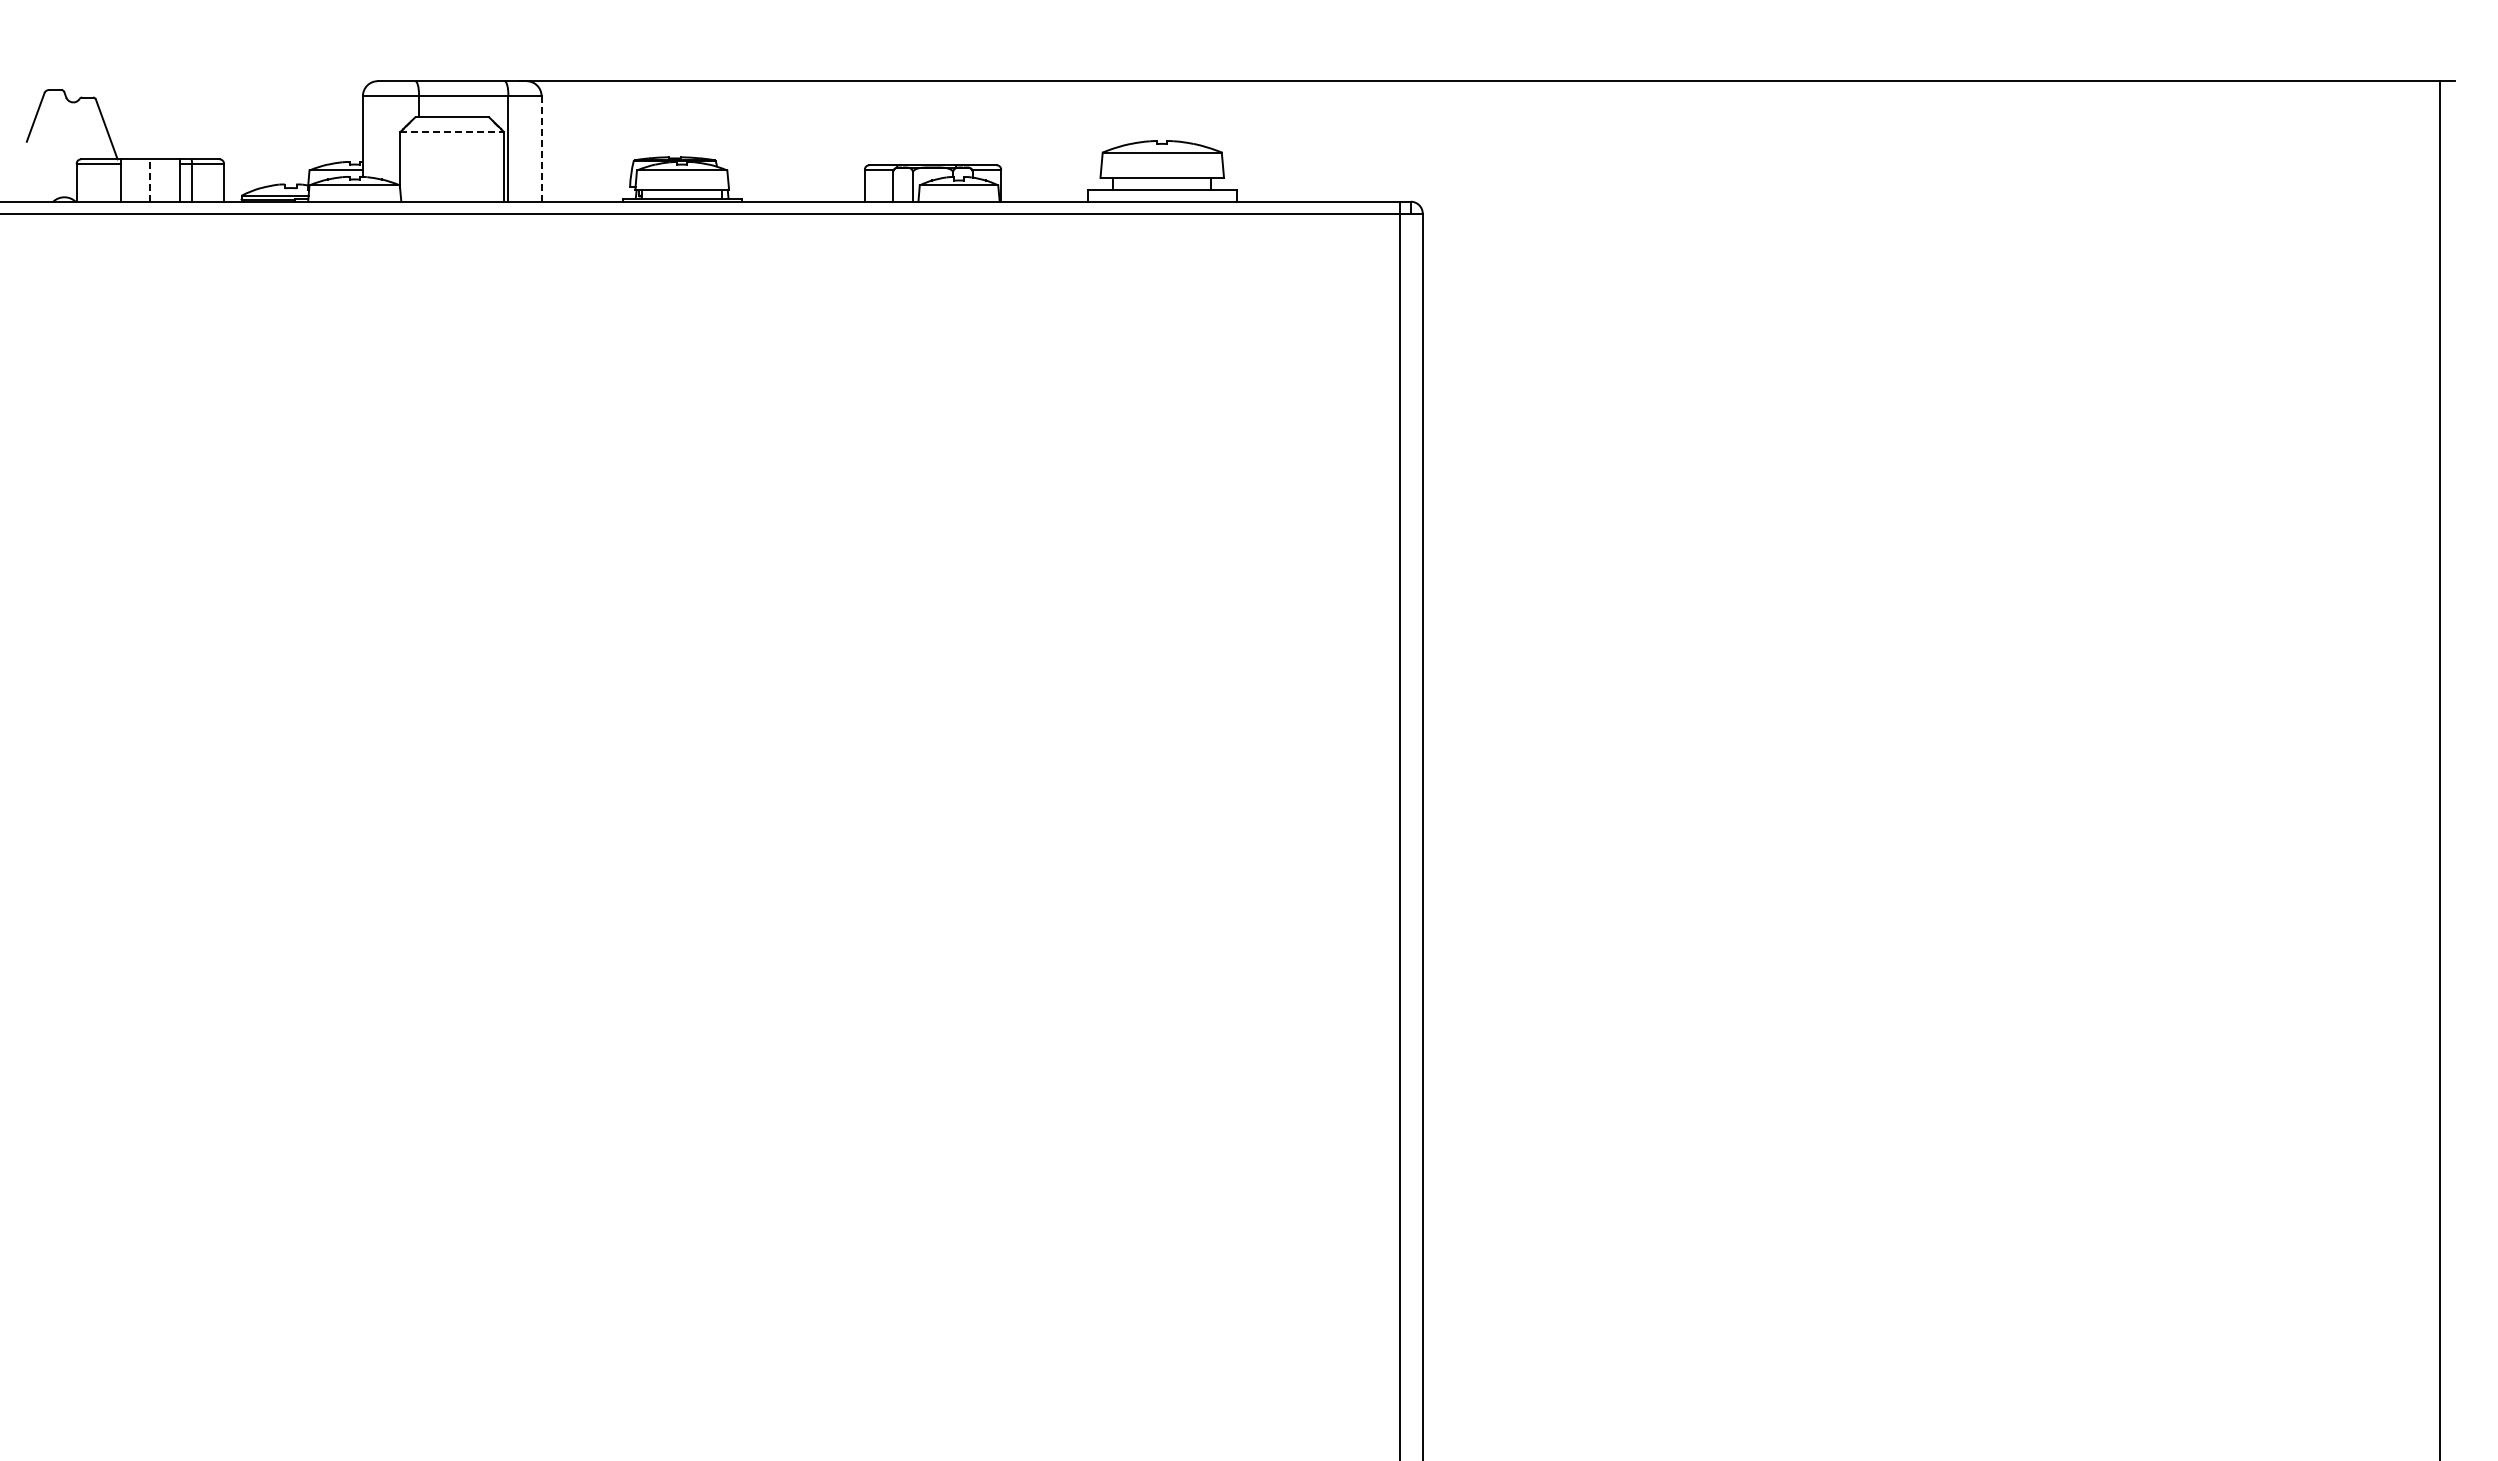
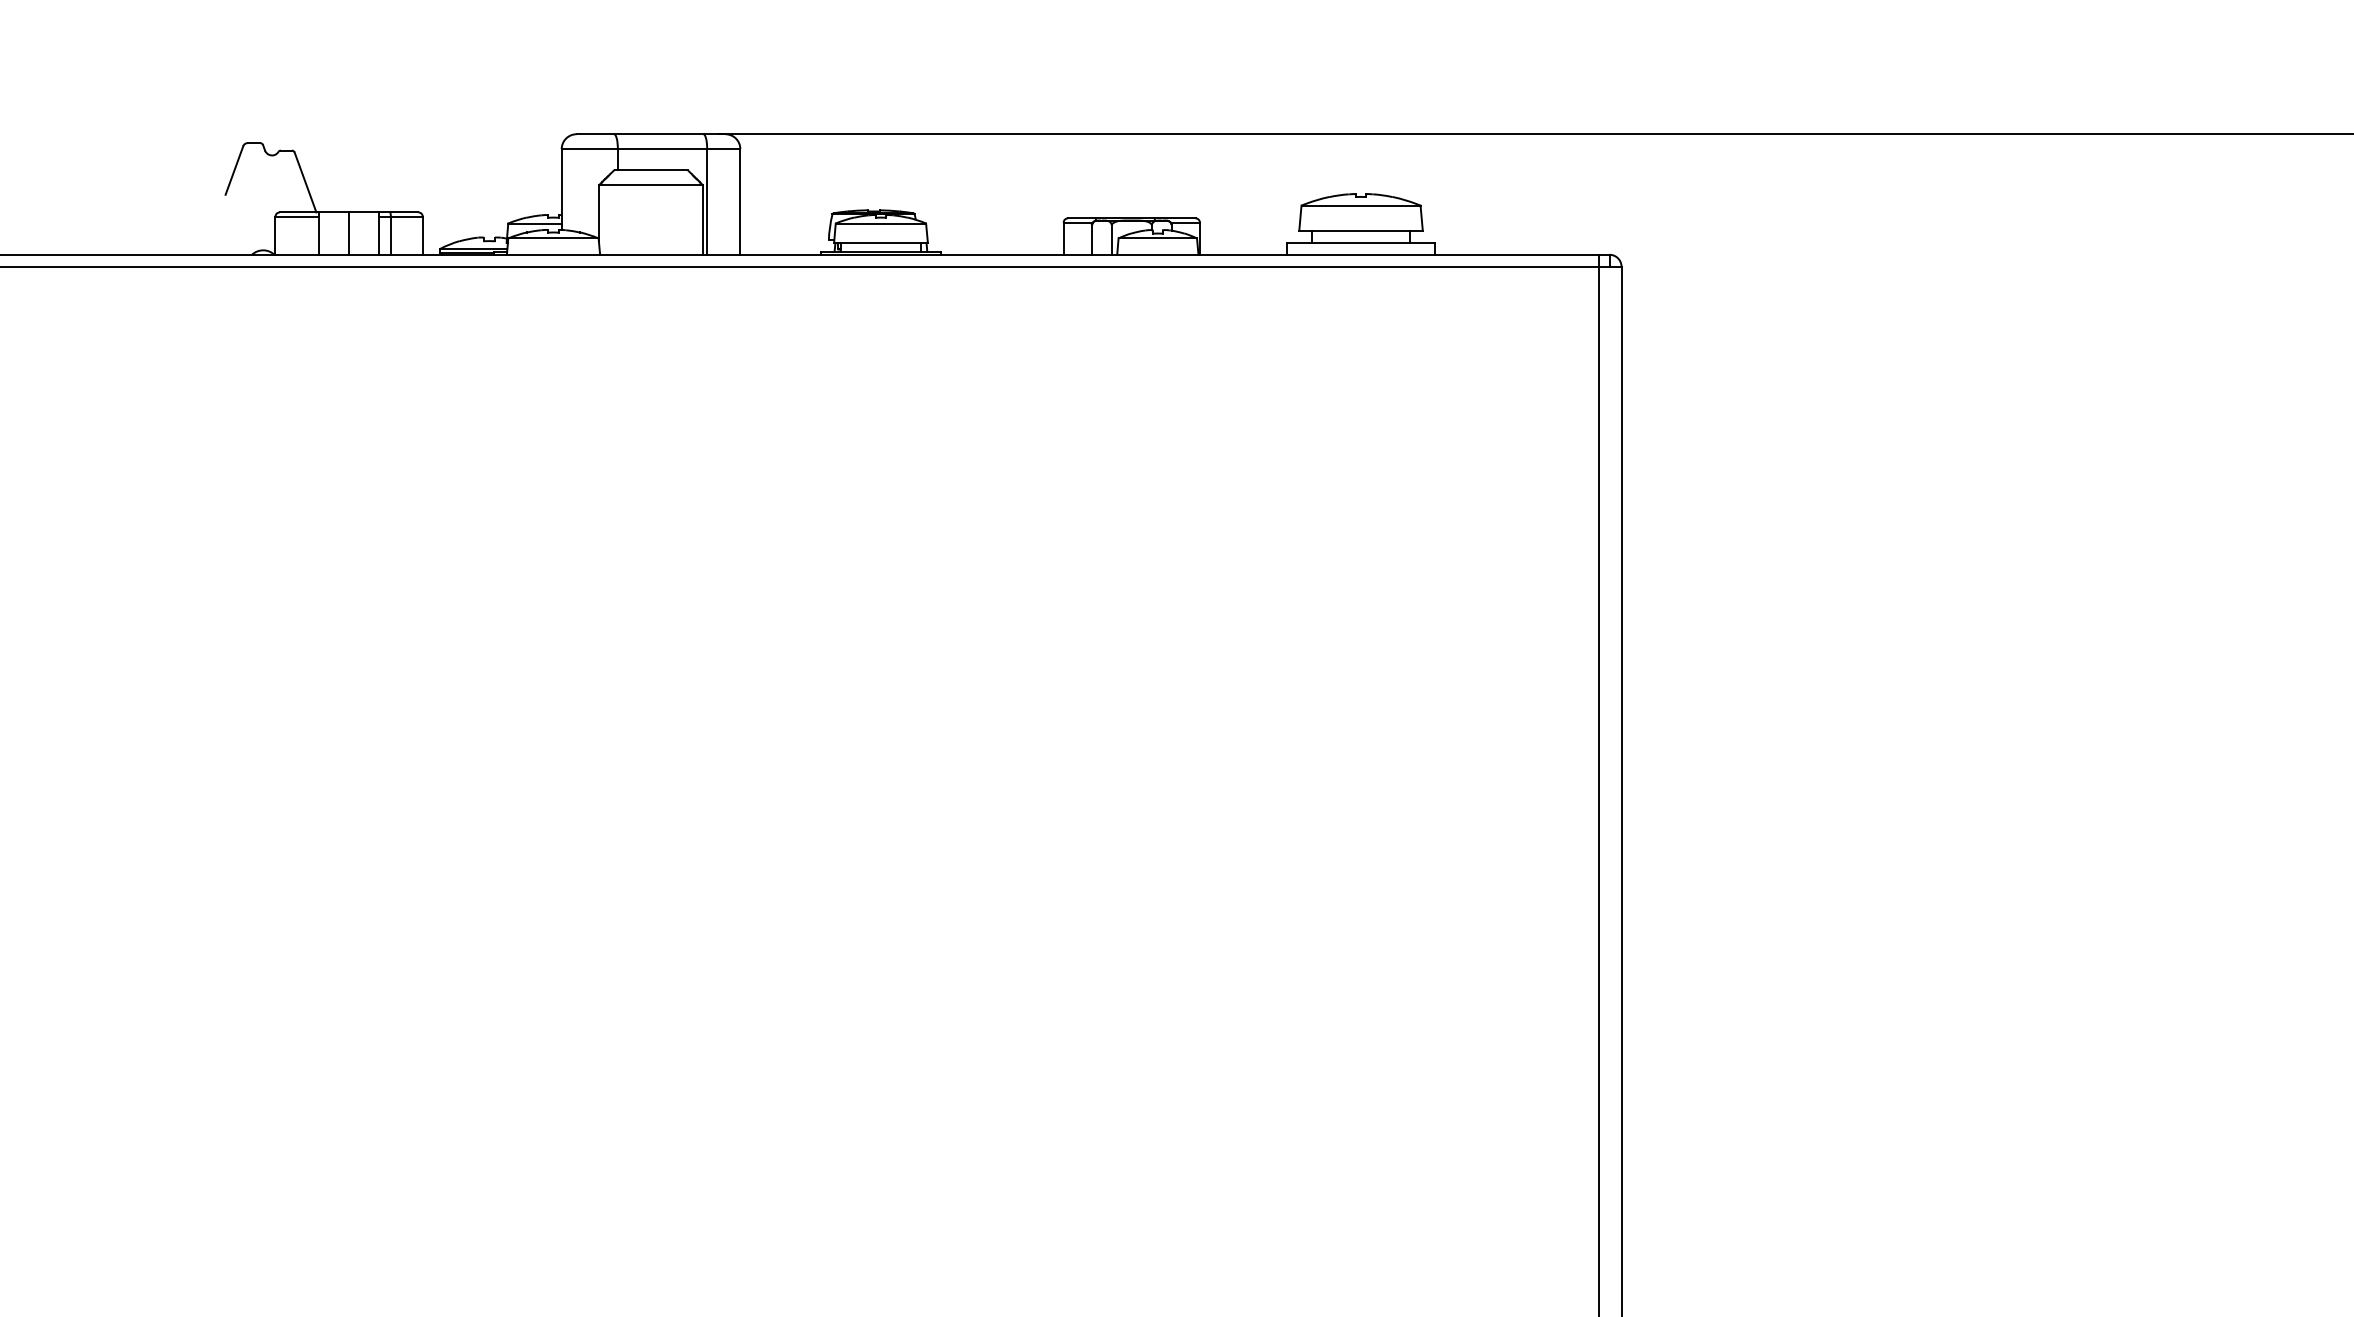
line: (452, 131) -> (651, 184), dashed -> solid
line: (541, 148) -> (740, 201), dashed -> solid
line: (150, 180) -> (349, 233), dashed -> solid

